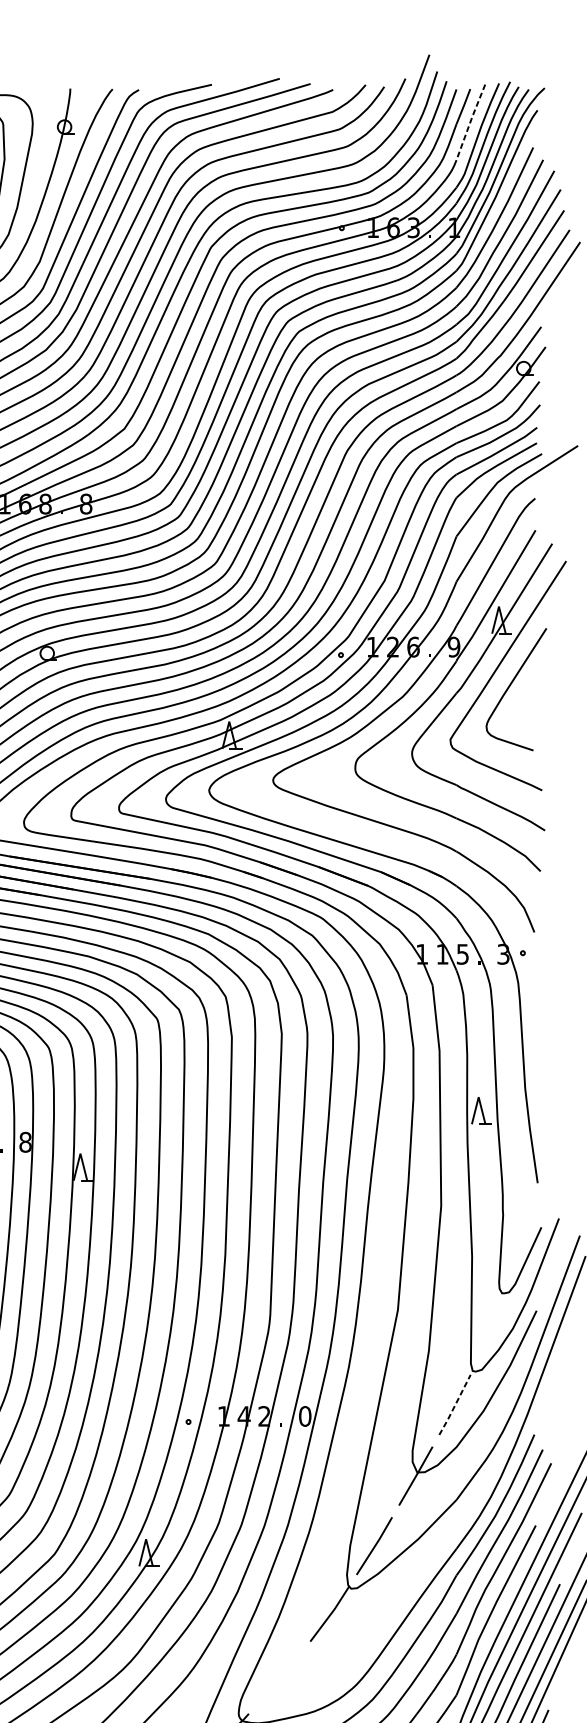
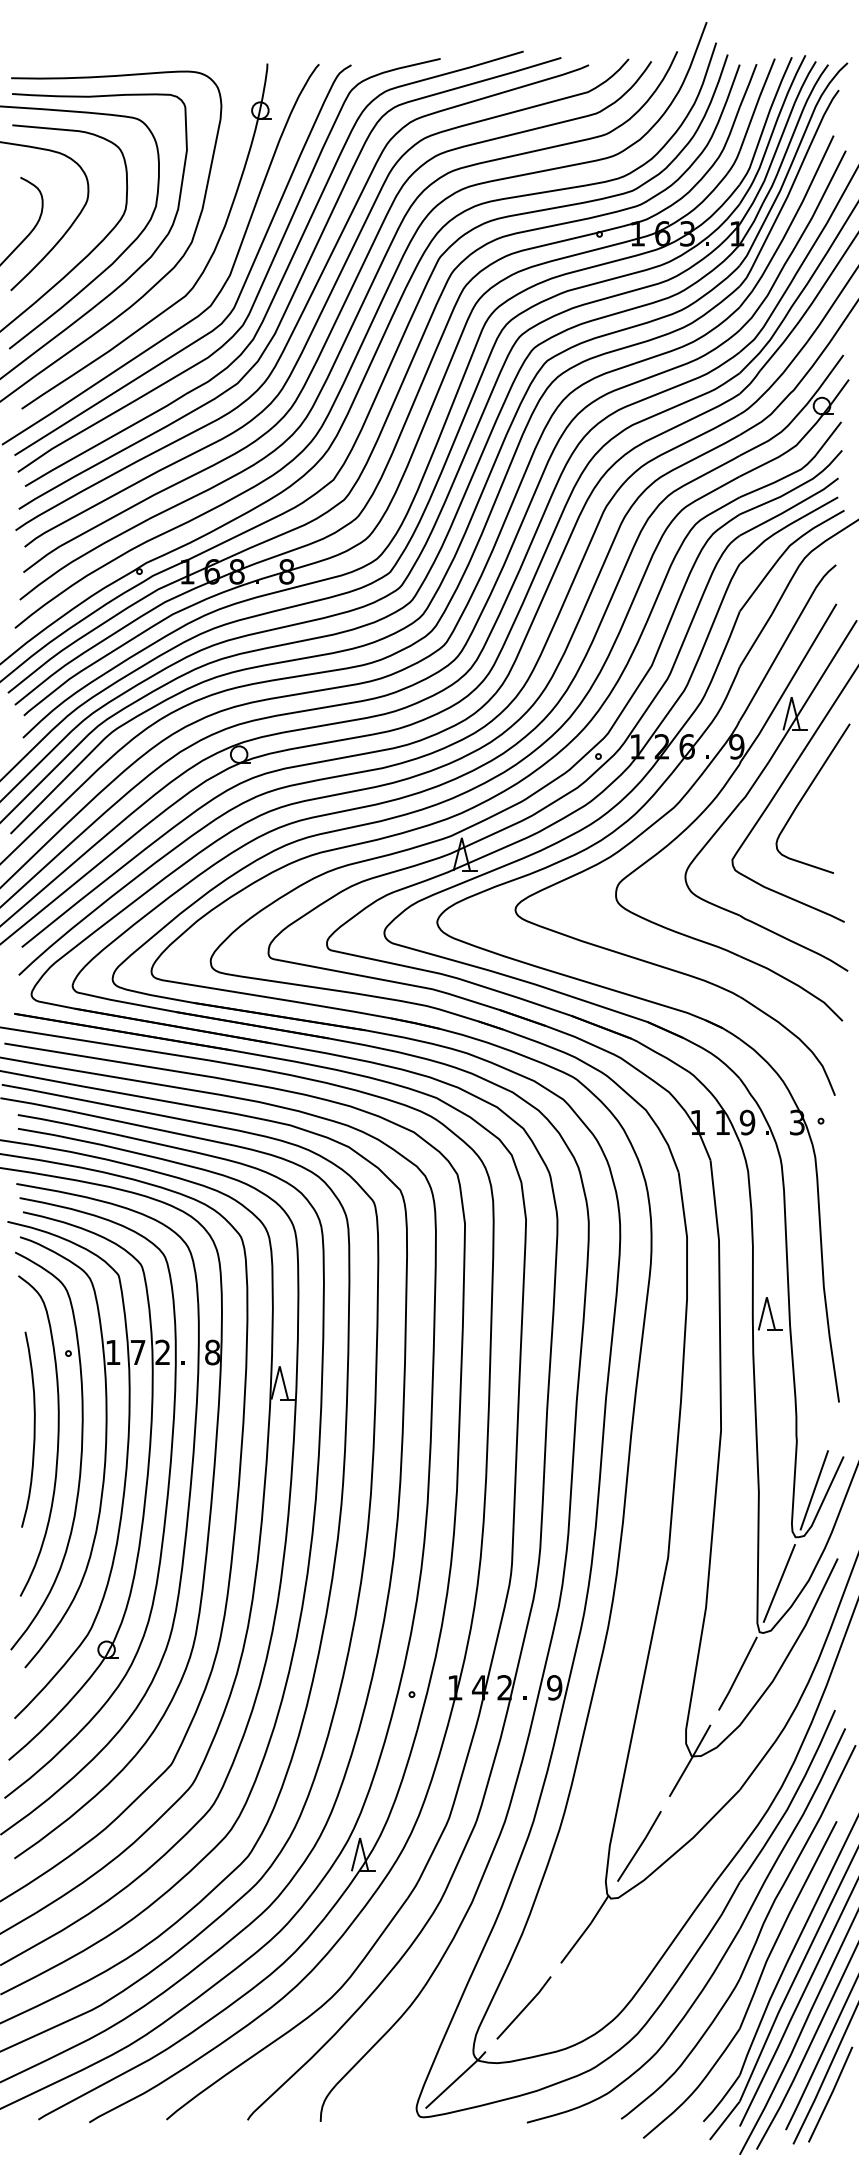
line: (470, 122) -> (756, 104), dashed -> solid
text: (462, 954) -> (747, 1122), 5 -> 9
line: (516, 1255) -> (813, 1490), added
line: (488, 1331) -> (778, 1583), added
line: (455, 1405) -> (738, 1674), dashed -> solid
text: (305, 1416) -> (554, 1687), 0 -> 9
line: (280, 1677) -> (524, 2007), added

